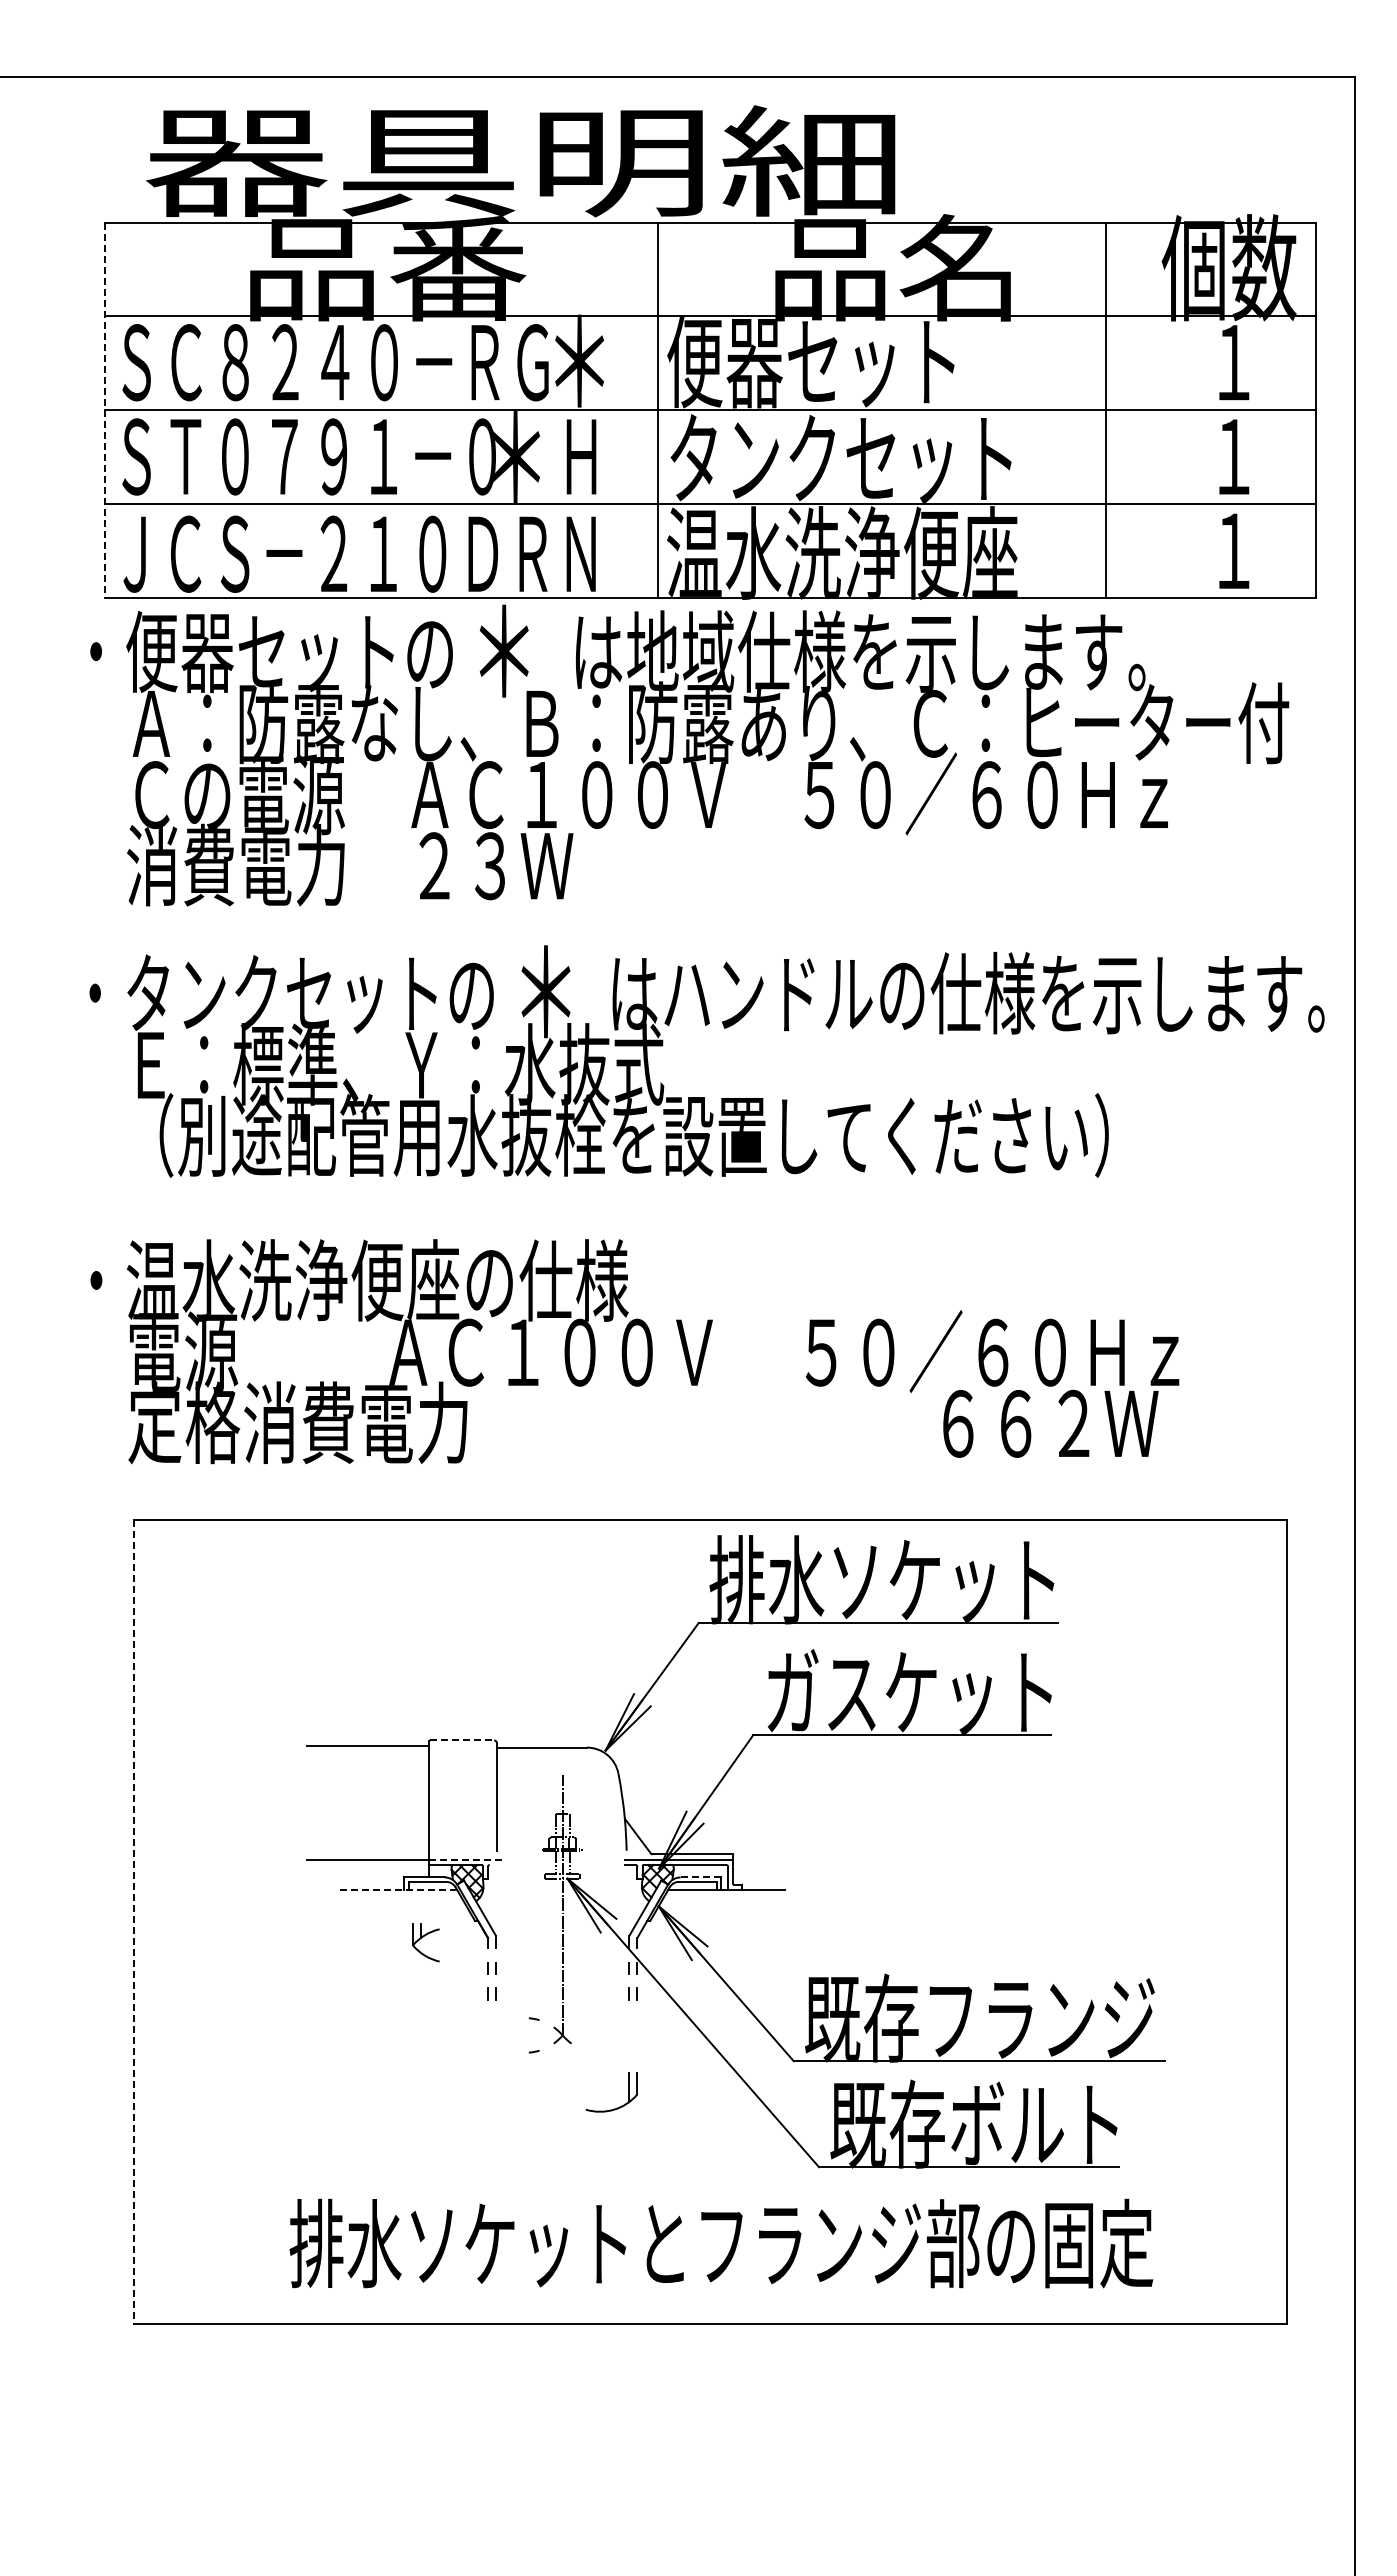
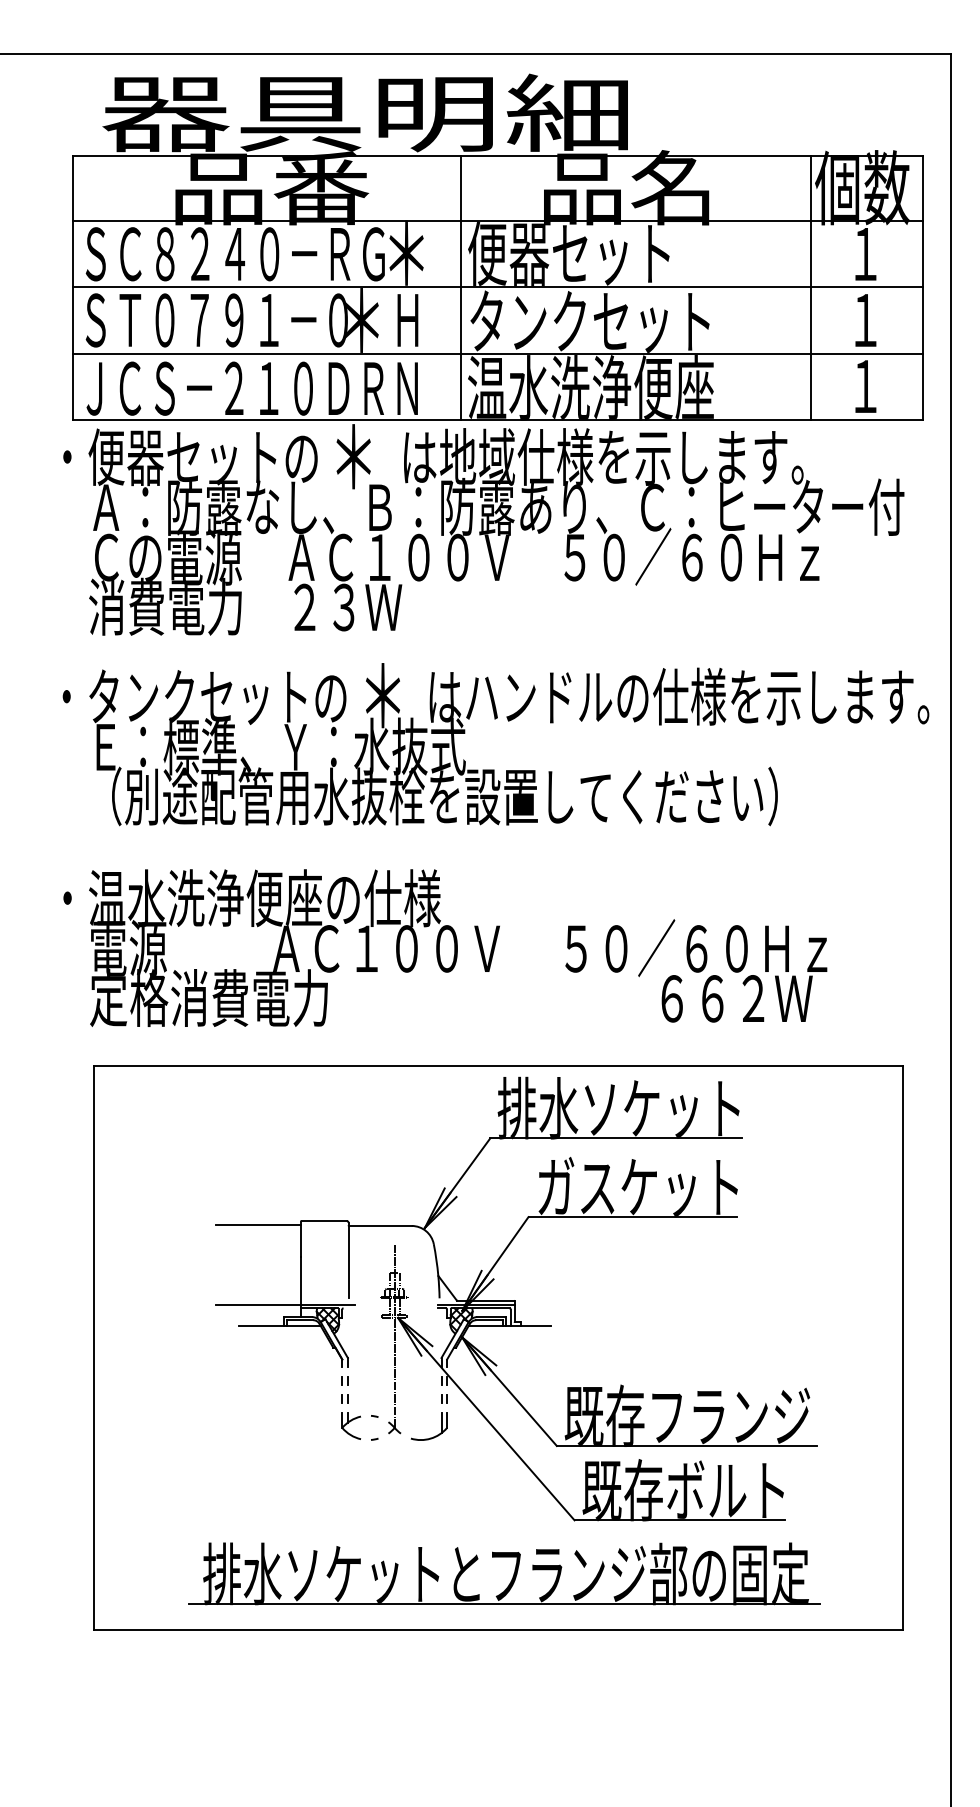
line: (104, 410) -> (73, 287), dashed -> solid
line: (1105, 410) -> (810, 287), moved
line: (462, 1740) -> (324, 1220), dashed -> solid
line: (467, 1859) -> (327, 1304), dashed -> solid
line: (701, 1877) -> (492, 1317), dashed -> solid
line: (398, 1889) -> (279, 1325), dashed -> solid
line: (133, 1922) -> (93, 1348), dashed -> solid
part: (425, 1942) -> (351, 1425), moved
part: (619, 2106) -> (434, 1436), moved
line: (719, 2286) -> (504, 1604), added

